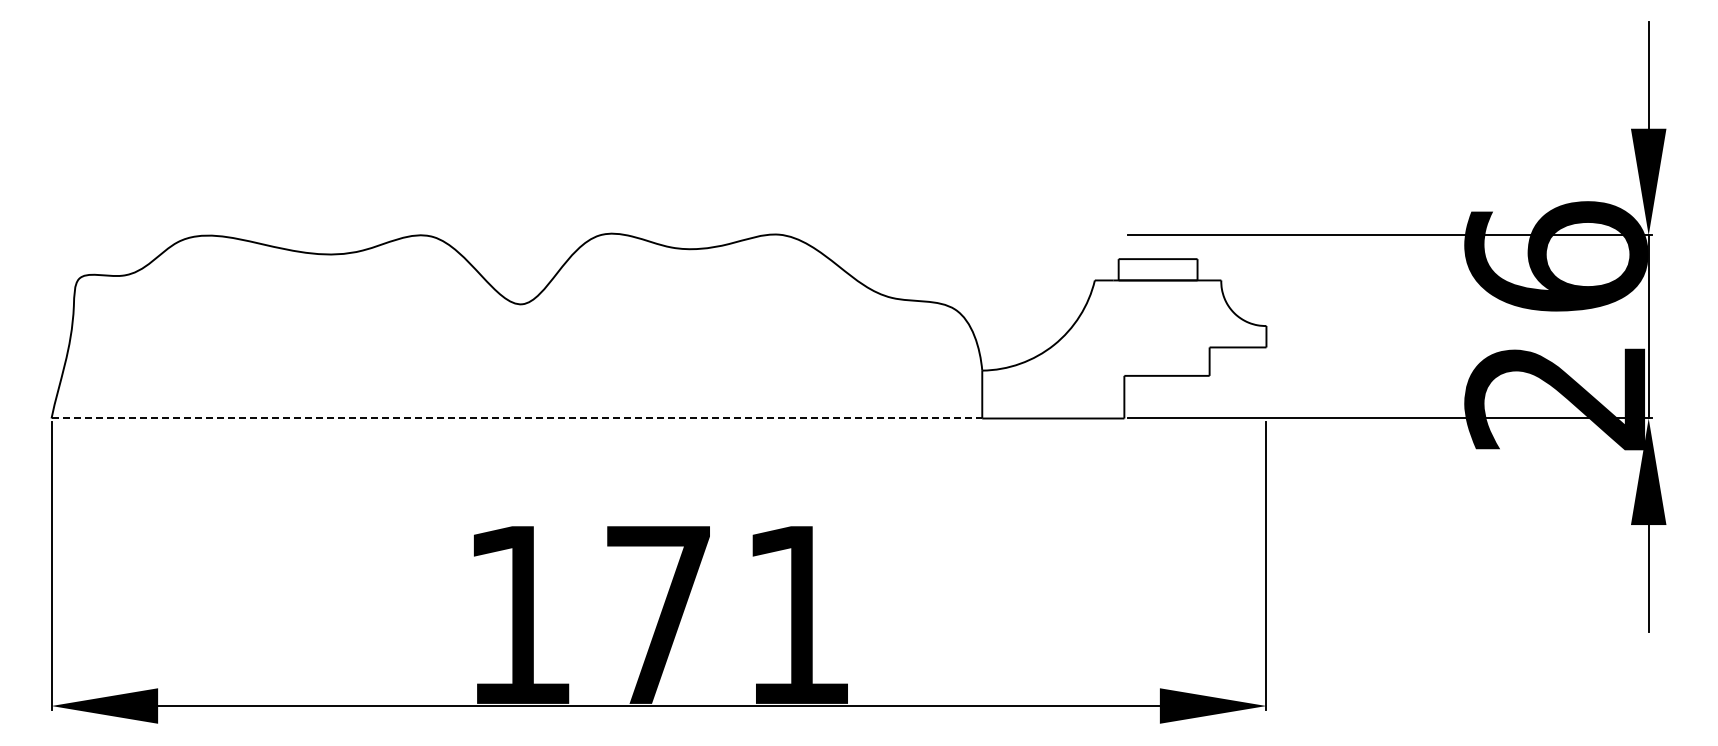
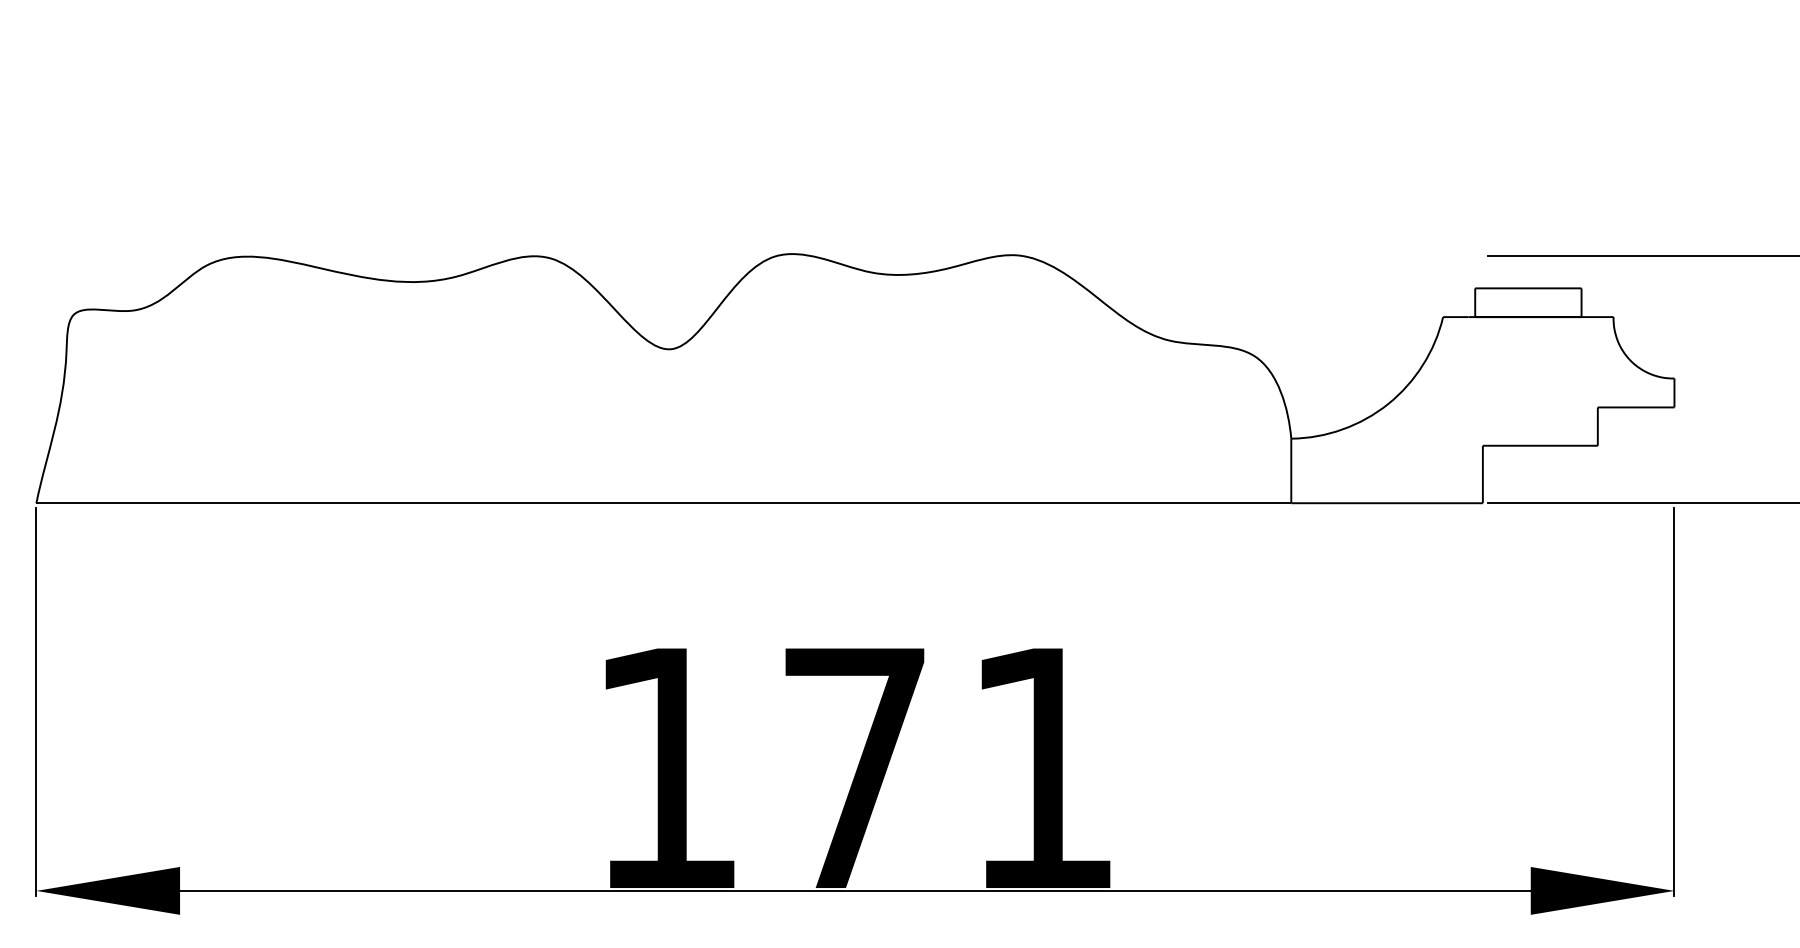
line: (517, 418) -> (664, 503), dashed -> solid

